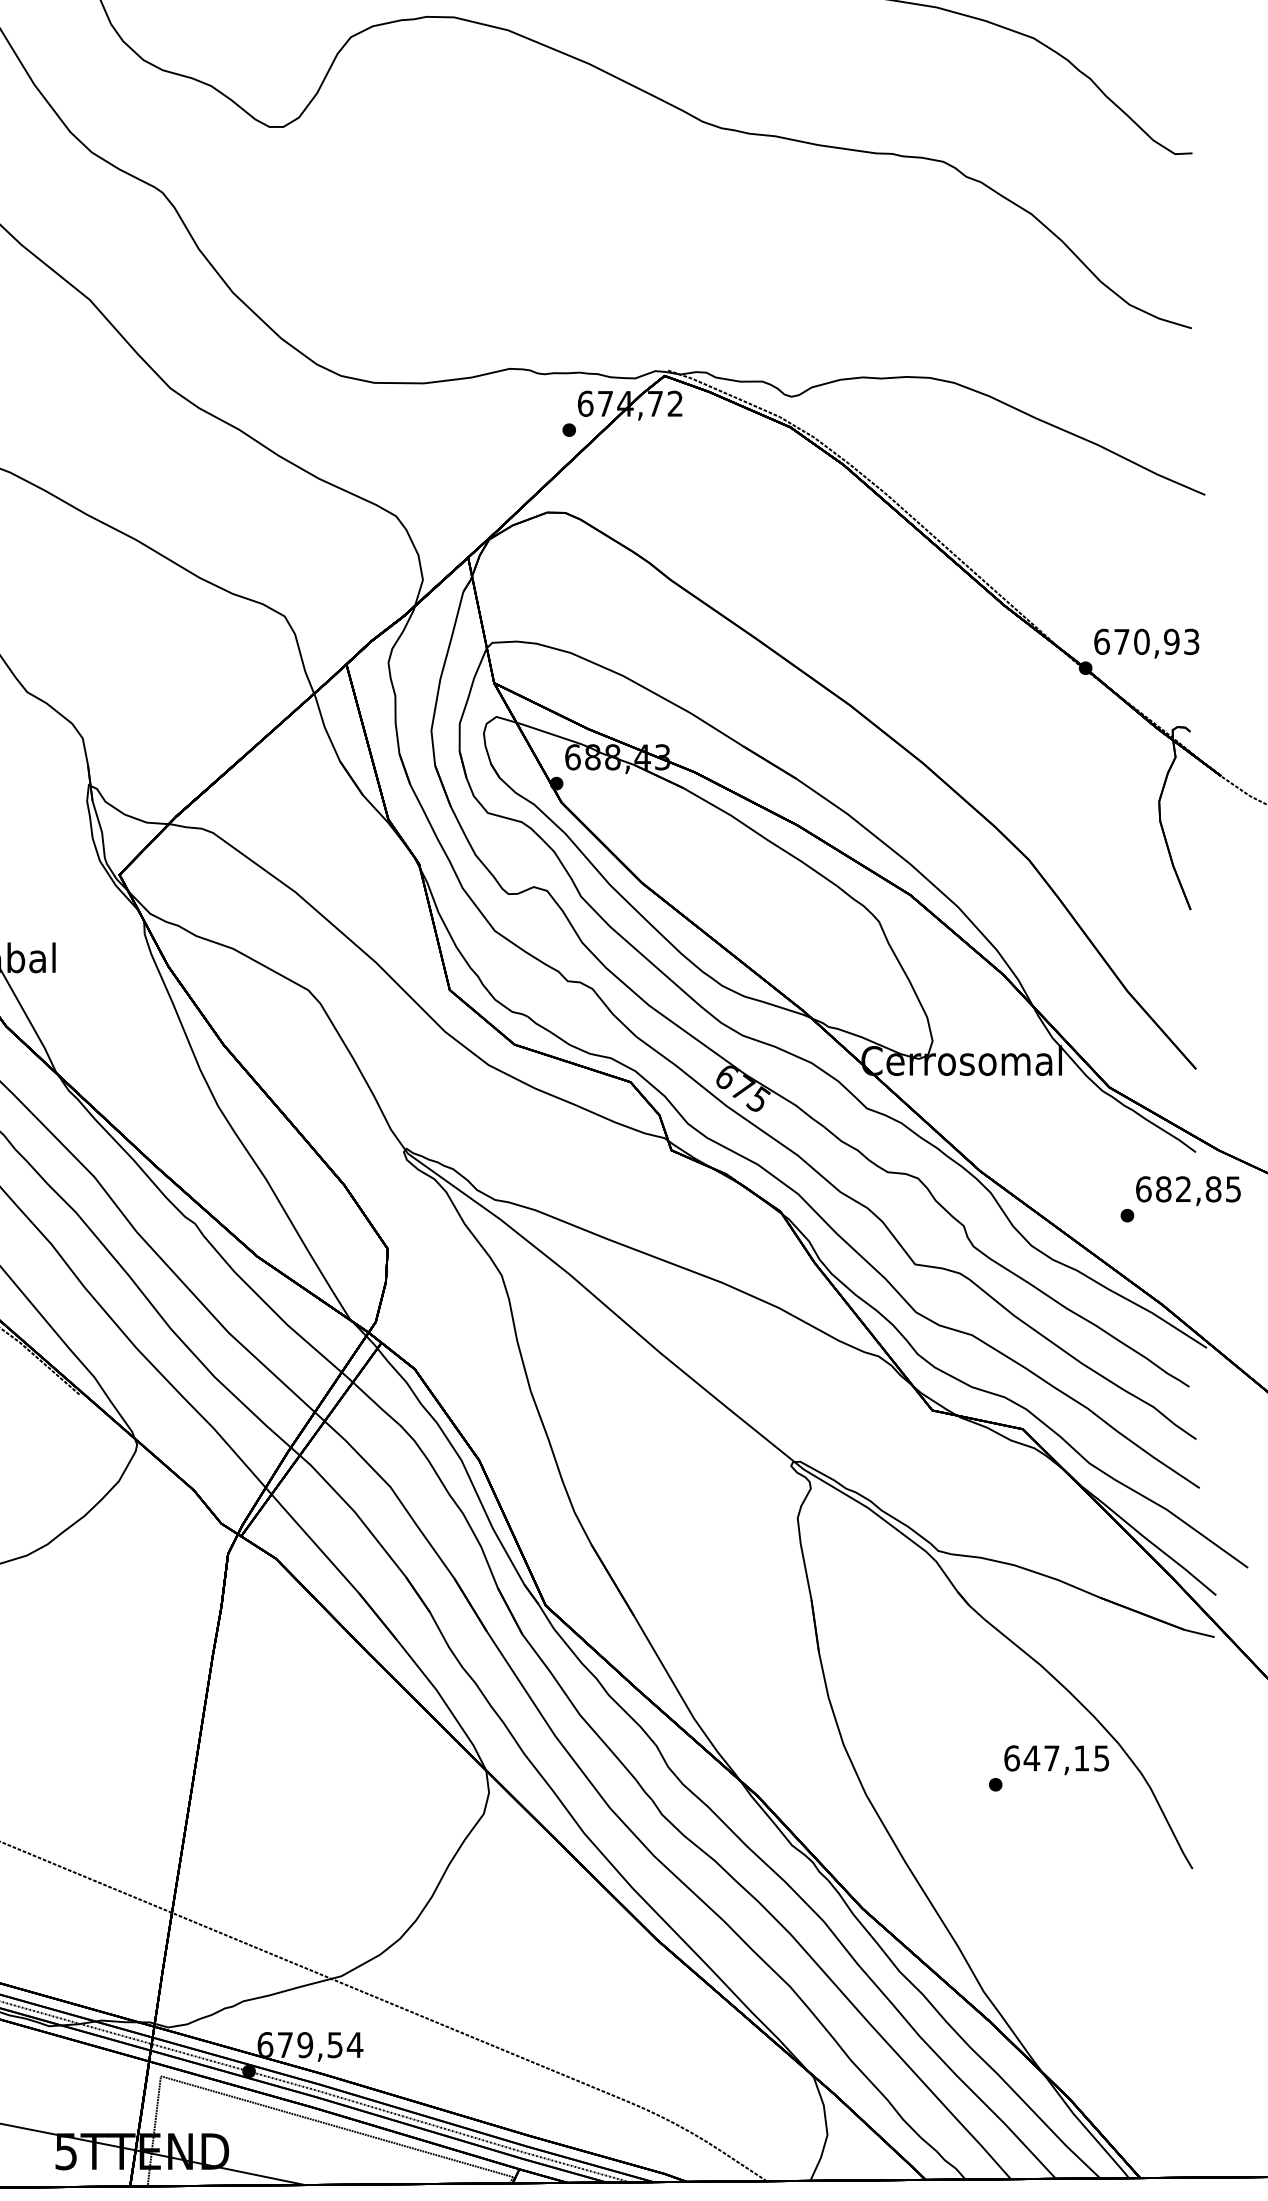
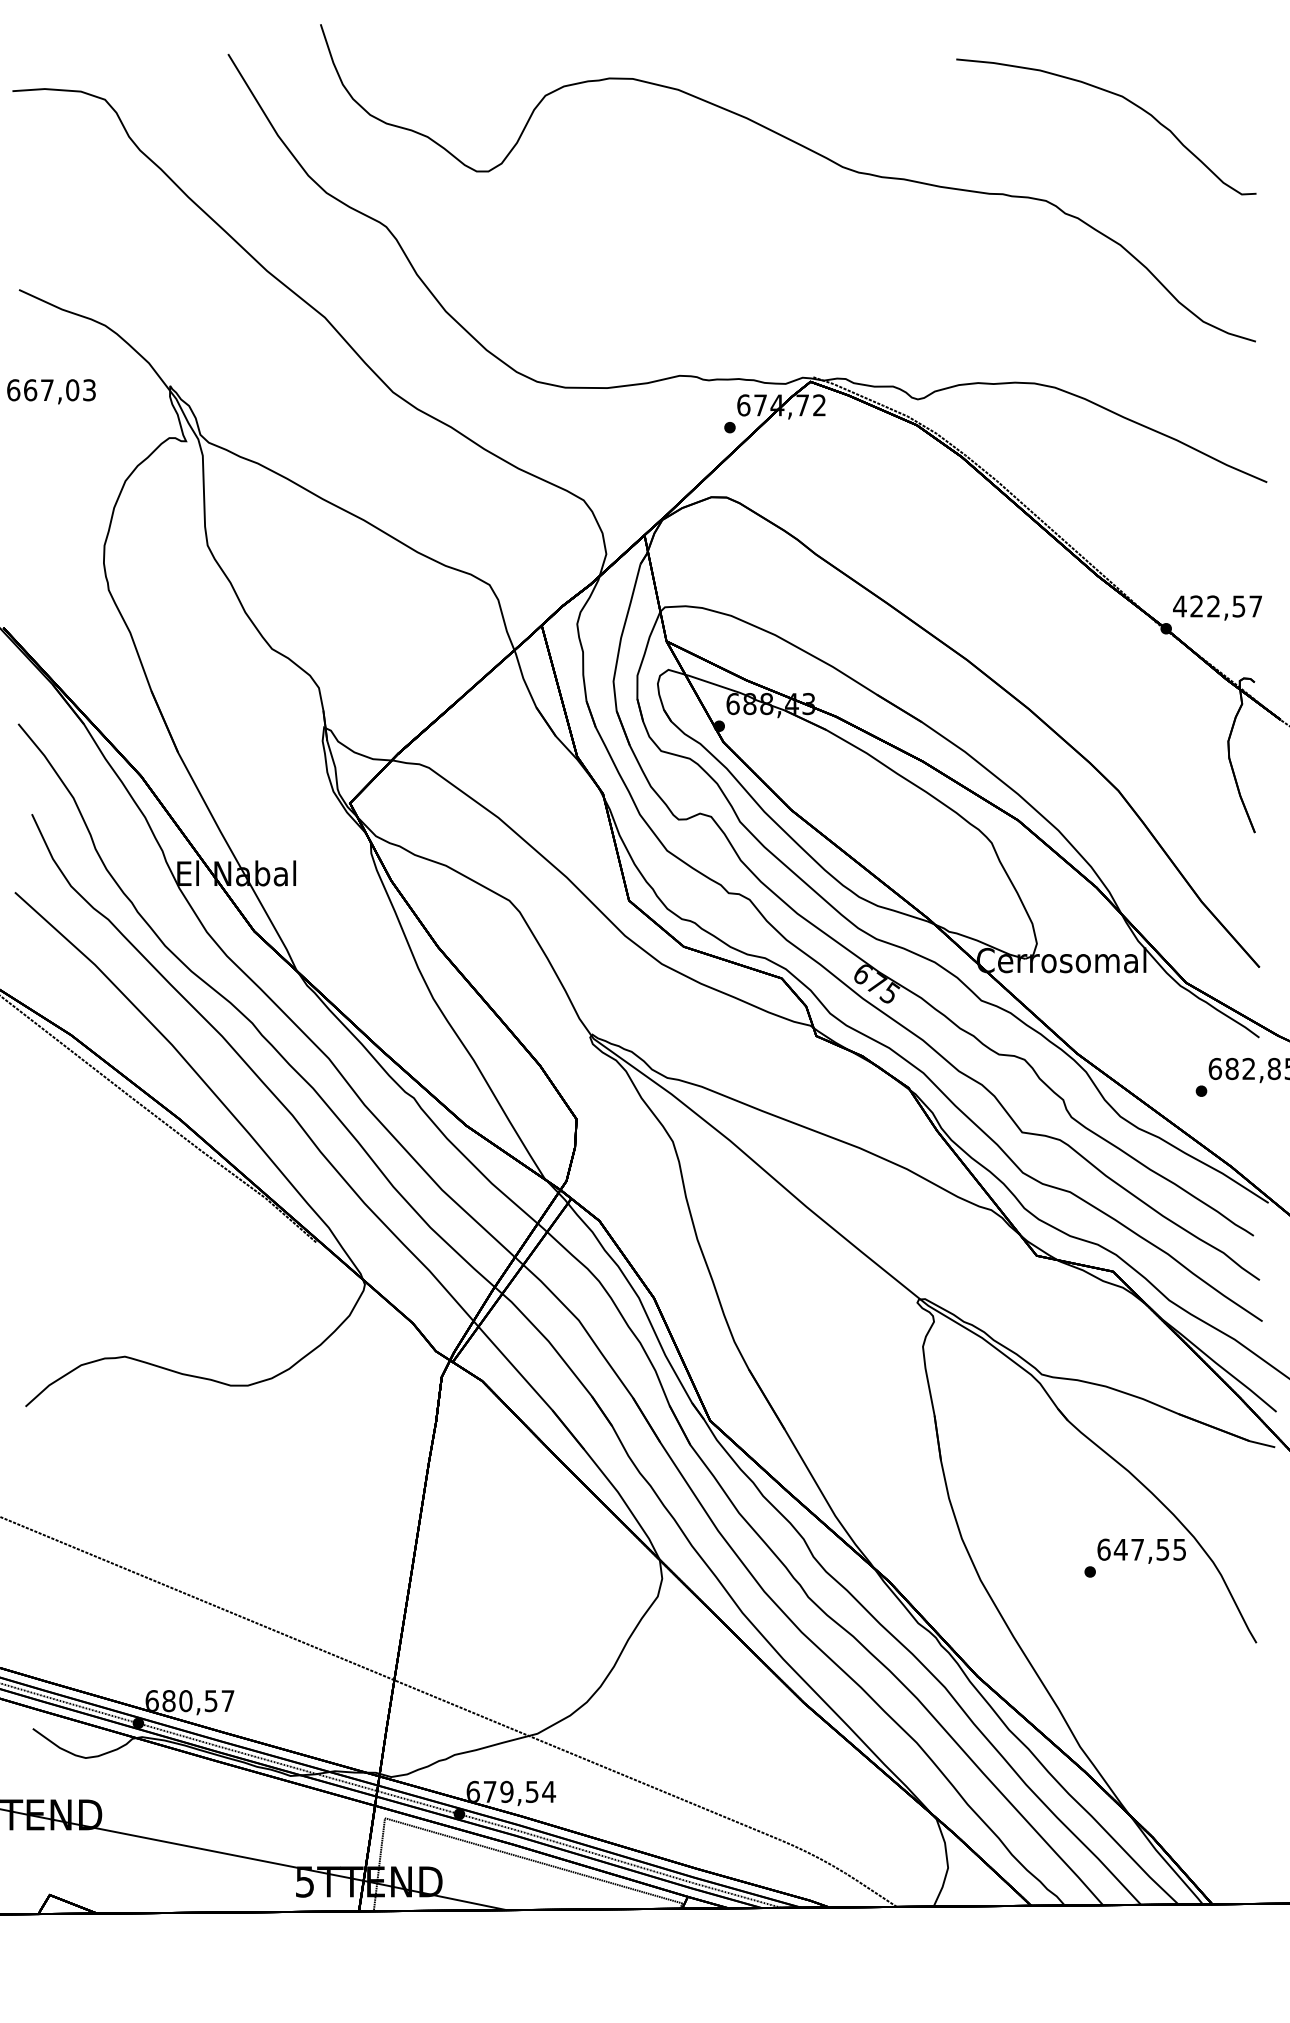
text: (1146, 641) -> (1217, 606), 670,93 -> 422,57
text: (1081, 1758) -> (1162, 1549), 647,15 -> 647,55

